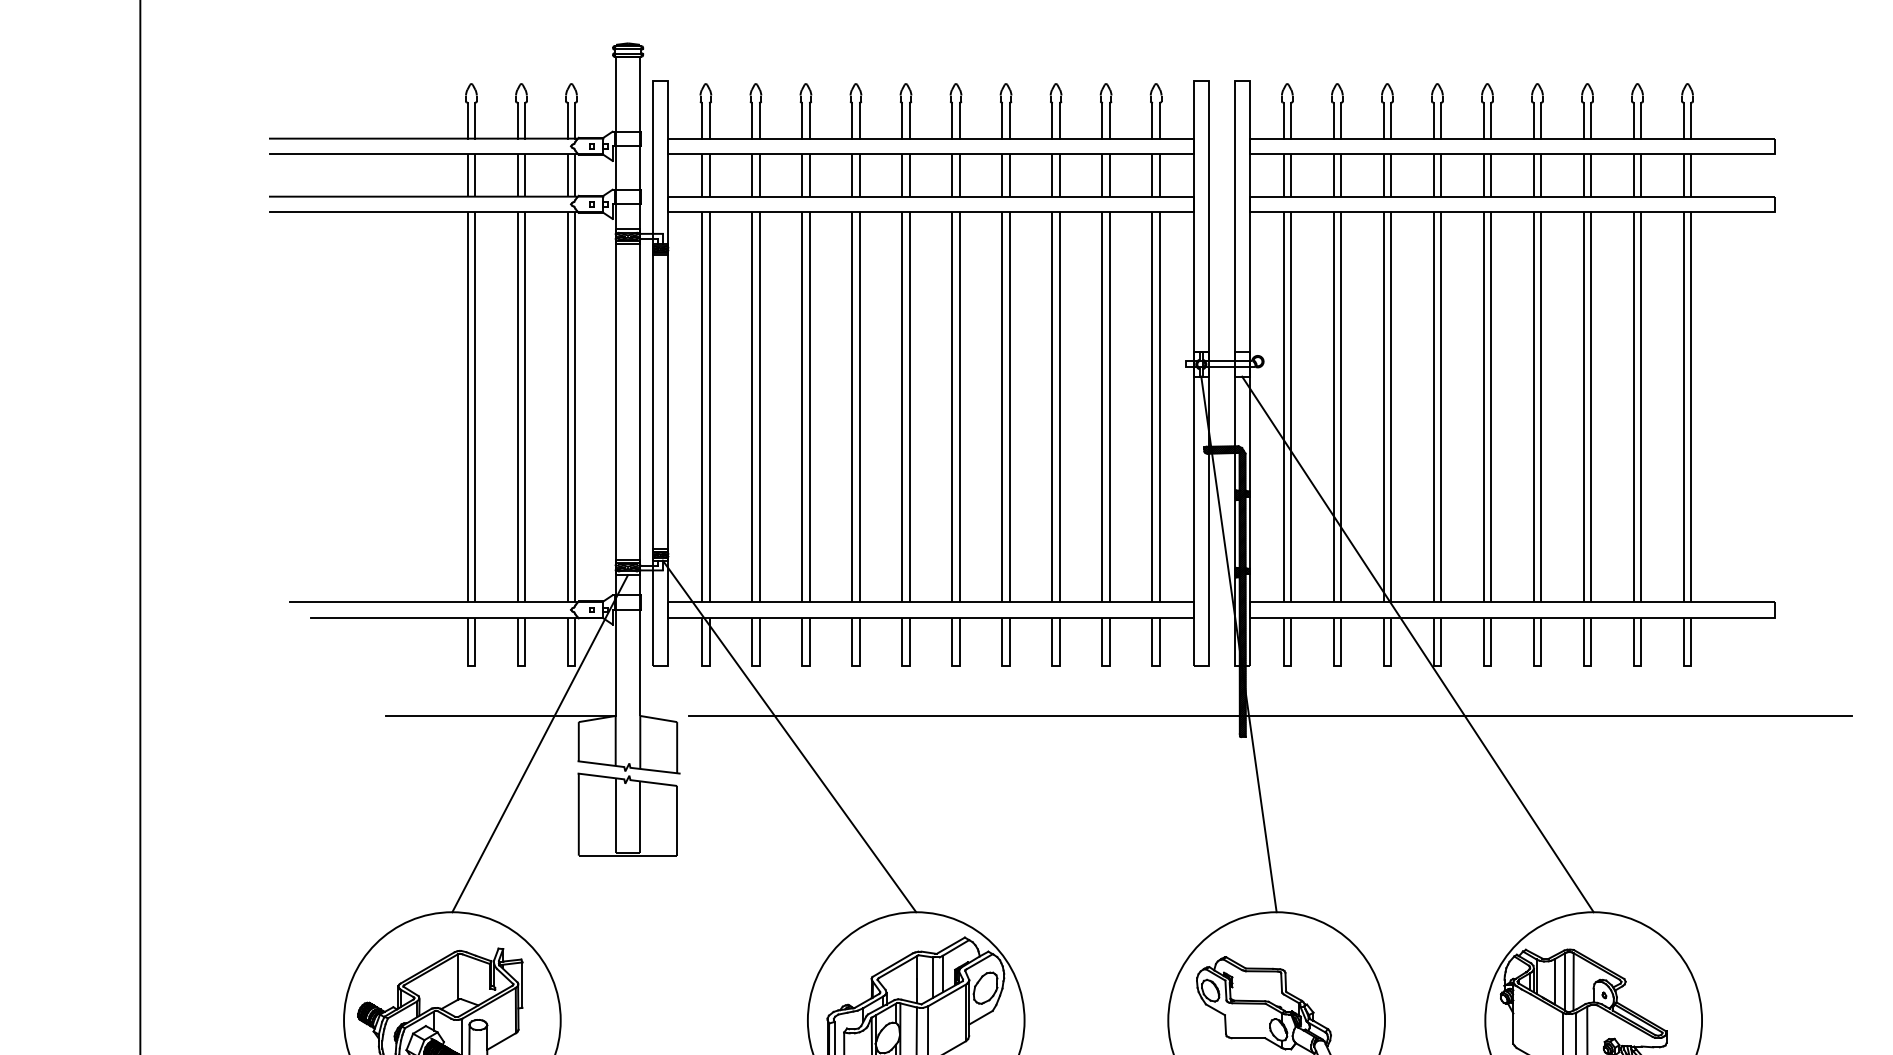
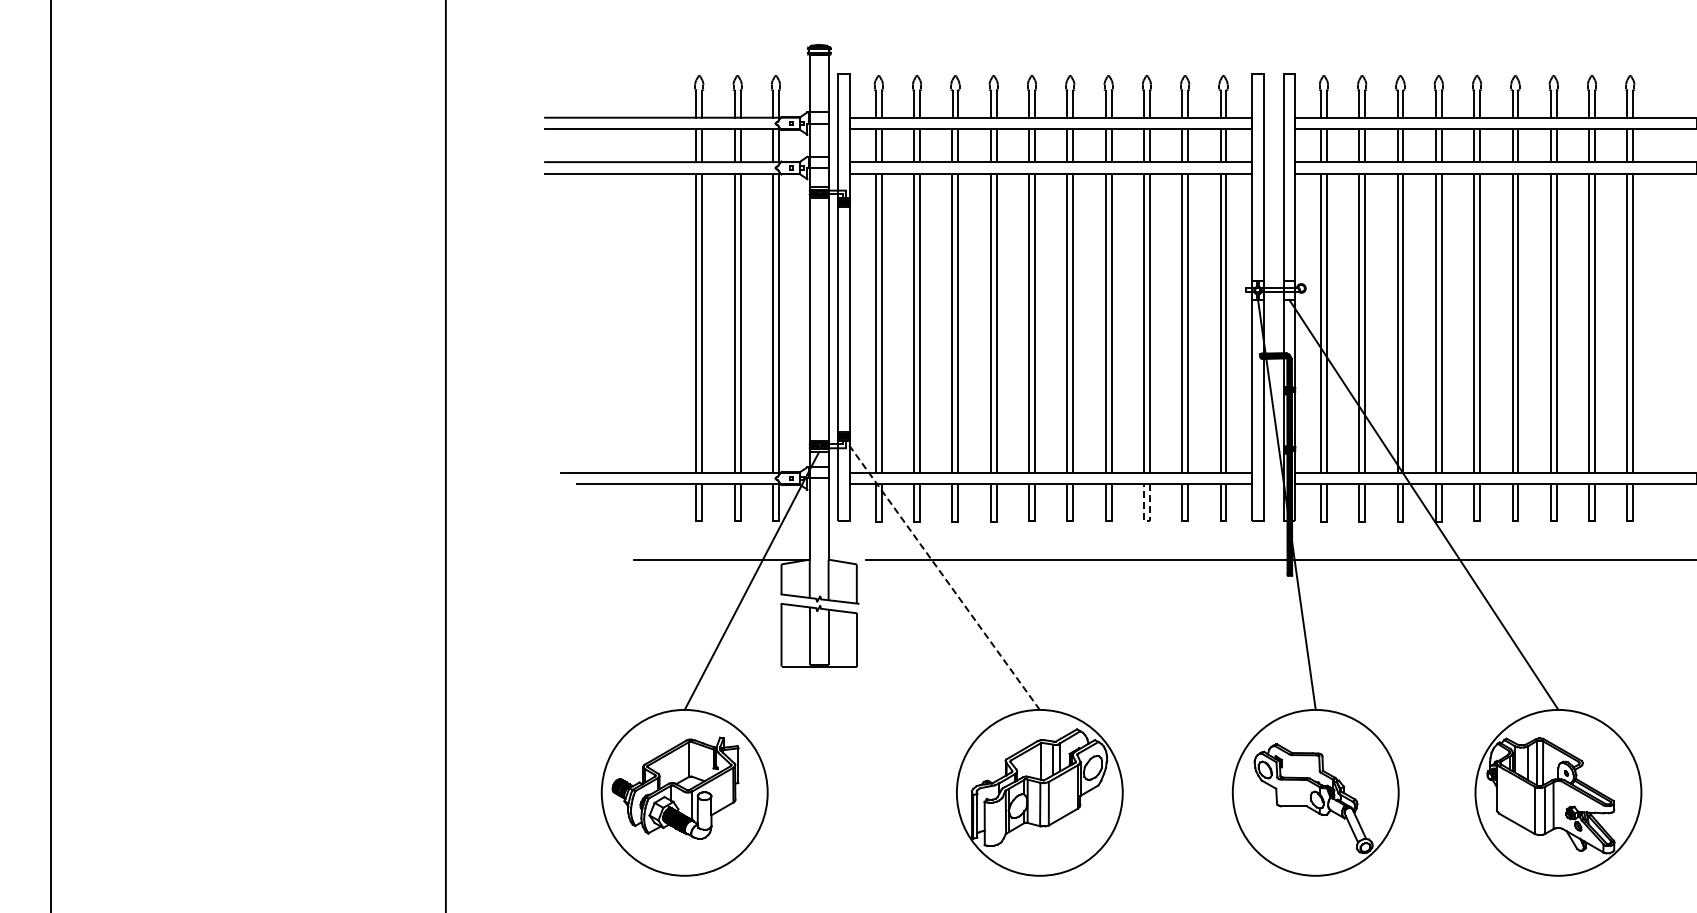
line: (1055, 666) -> (1146, 521), solid -> dashed
line: (789, 736) -> (942, 575), solid -> dashed

